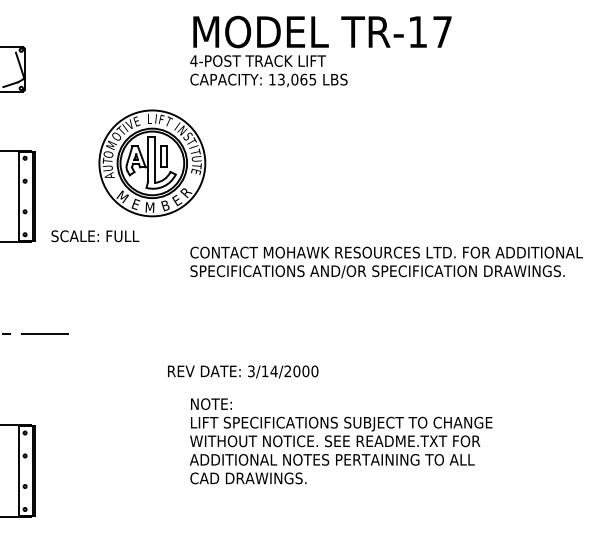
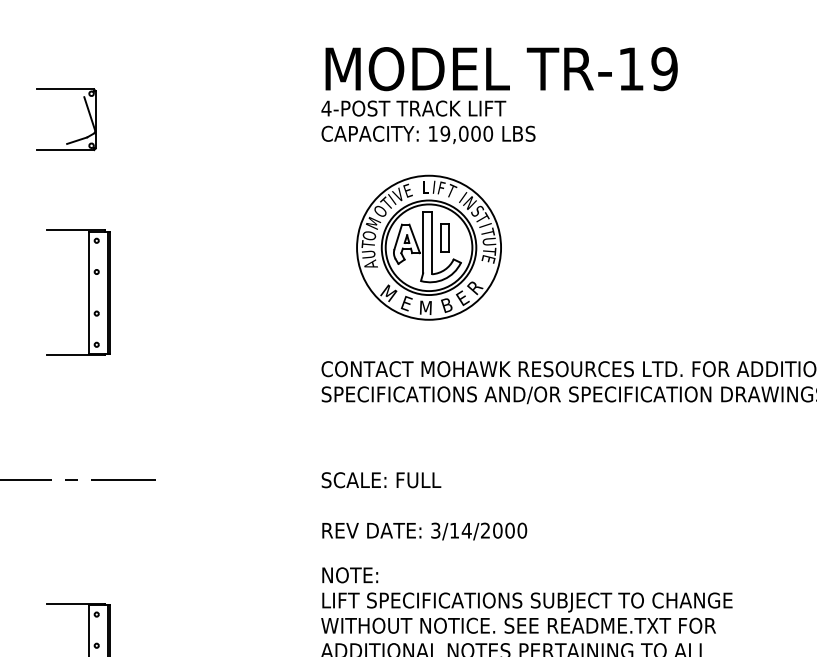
text: (442, 31) -> (664, 68), TR-17 -> TR-19
text: (296, 79) -> (465, 133), 13,065 -> 19,000
part: (152, 163) -> (429, 247), moved
text: (95, 236) -> (381, 480), moved
text: (243, 371) -> (425, 530), moved

